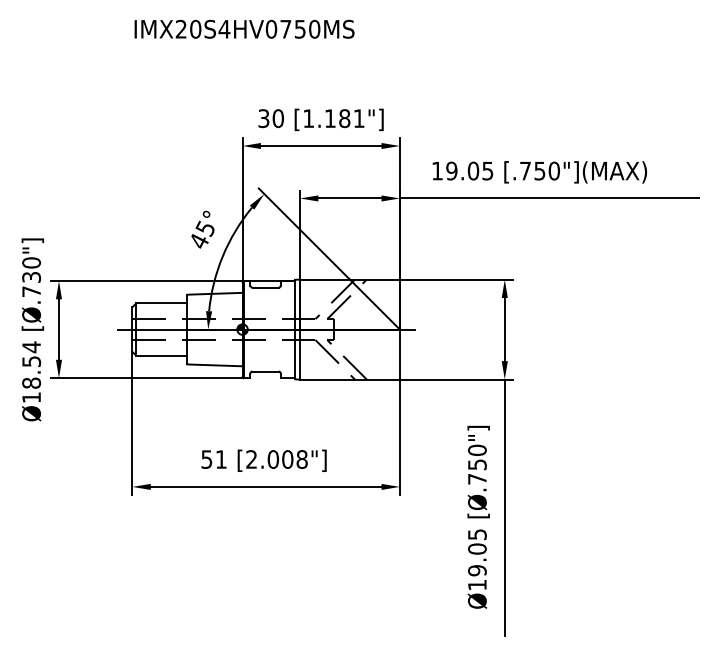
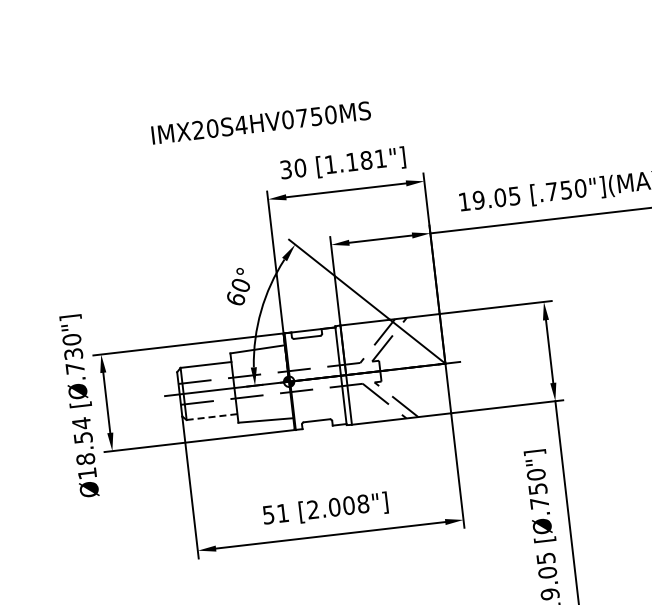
text: (244, 28) -> (261, 122), moved
text: (202, 234) -> (238, 291), 45° -> 60°
line: (161, 355) -> (211, 416), solid -> dashed

